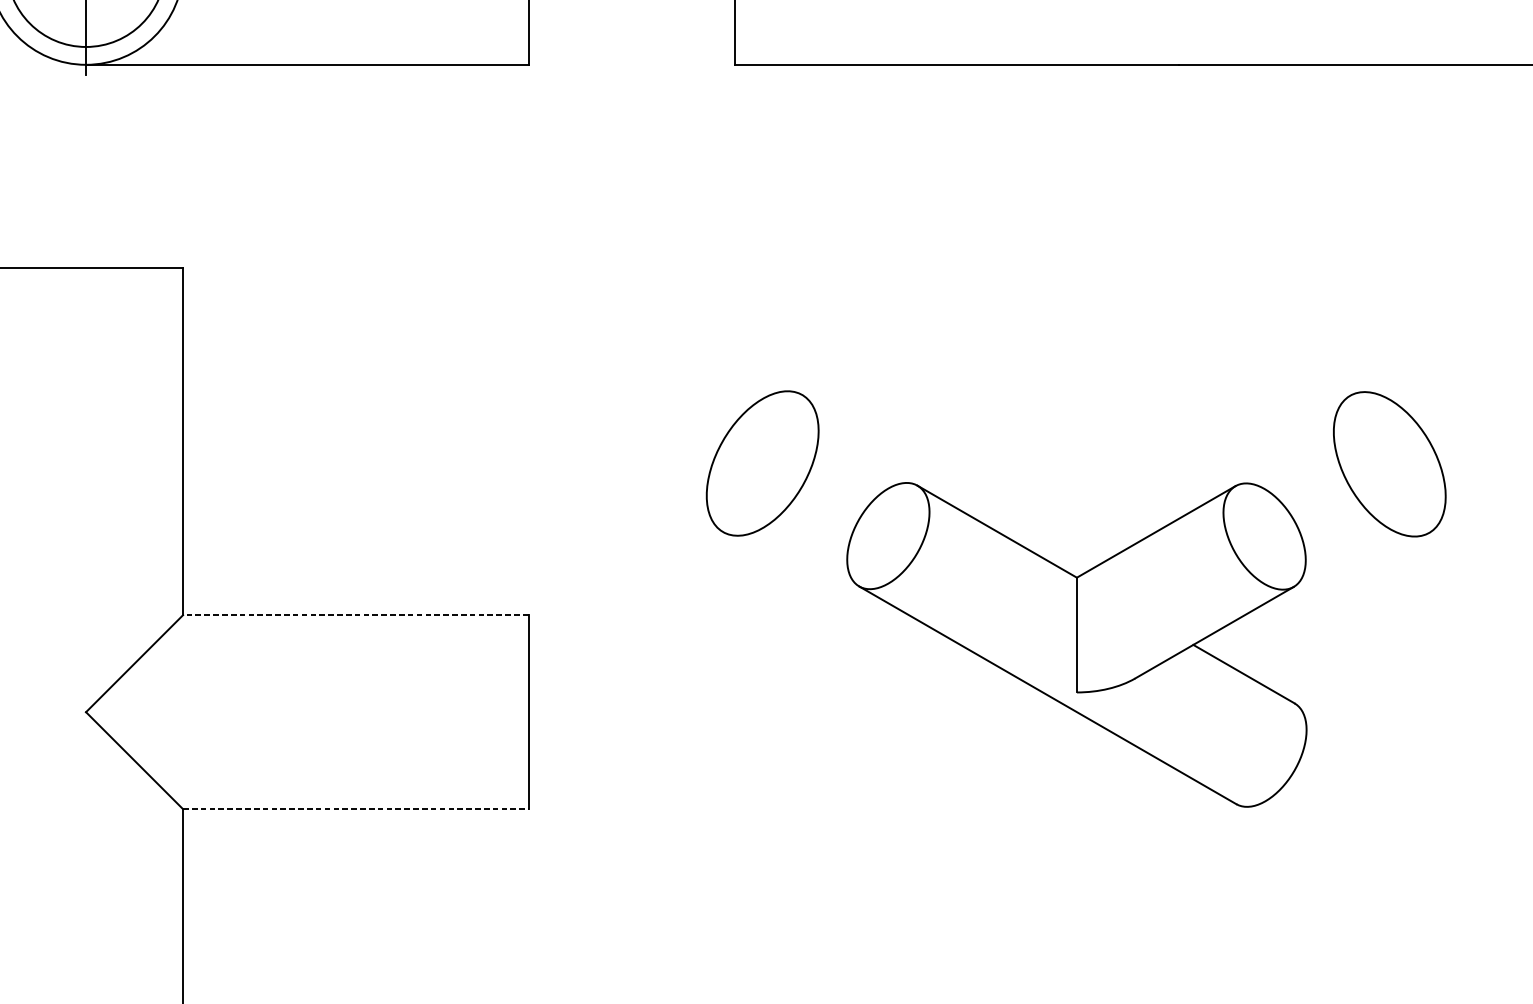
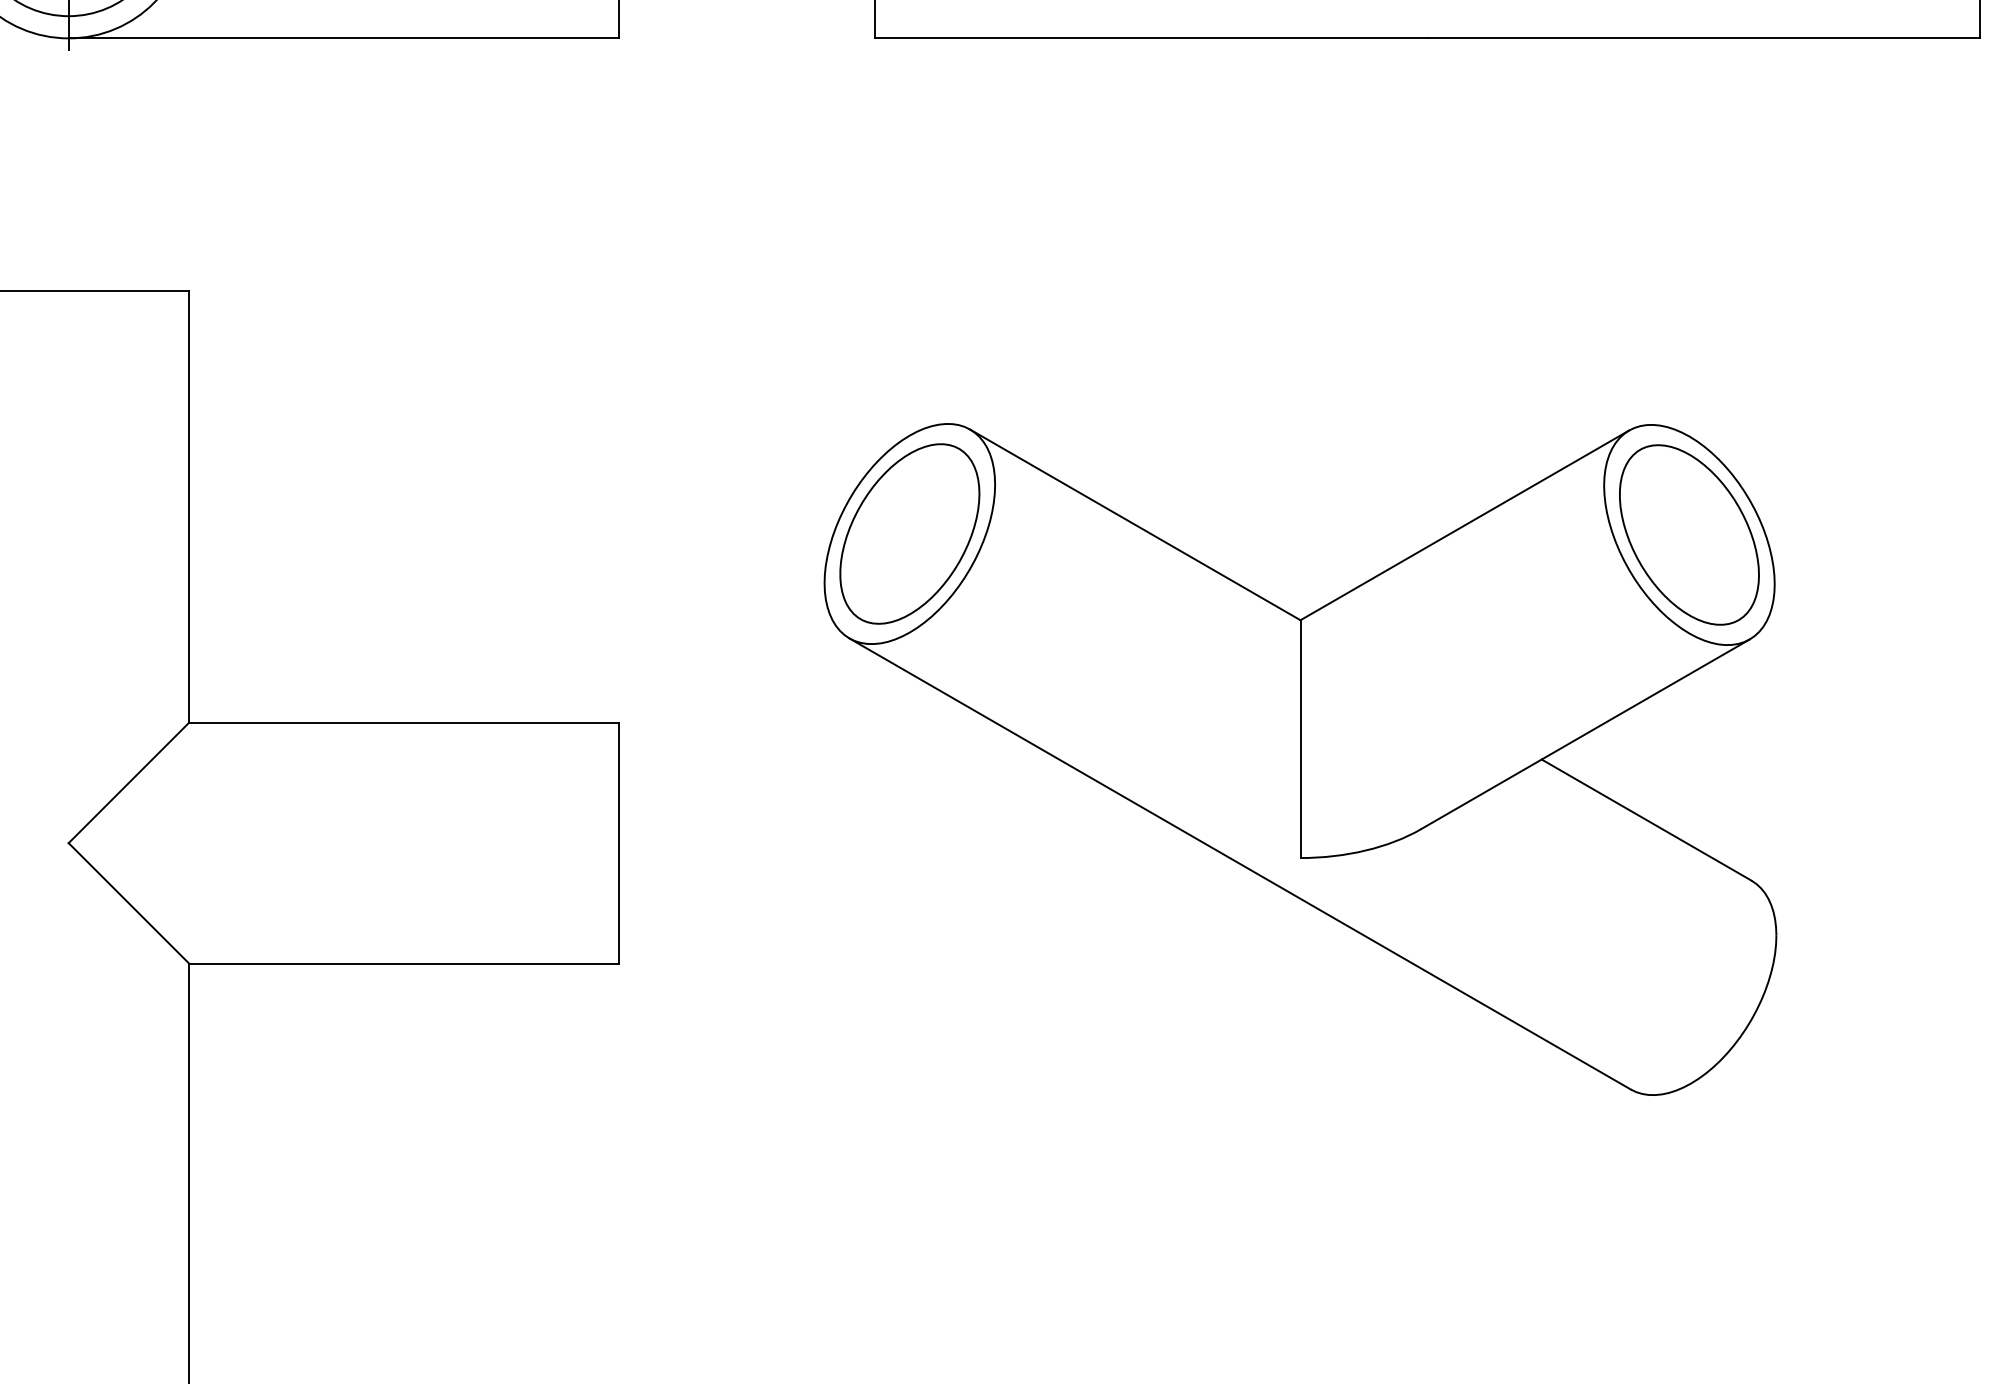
line: (356, 615) -> (404, 722), dashed -> solid
part: (1076, 644) -> (1300, 759), size x1.67
line: (356, 808) -> (404, 963), dashed -> solid

